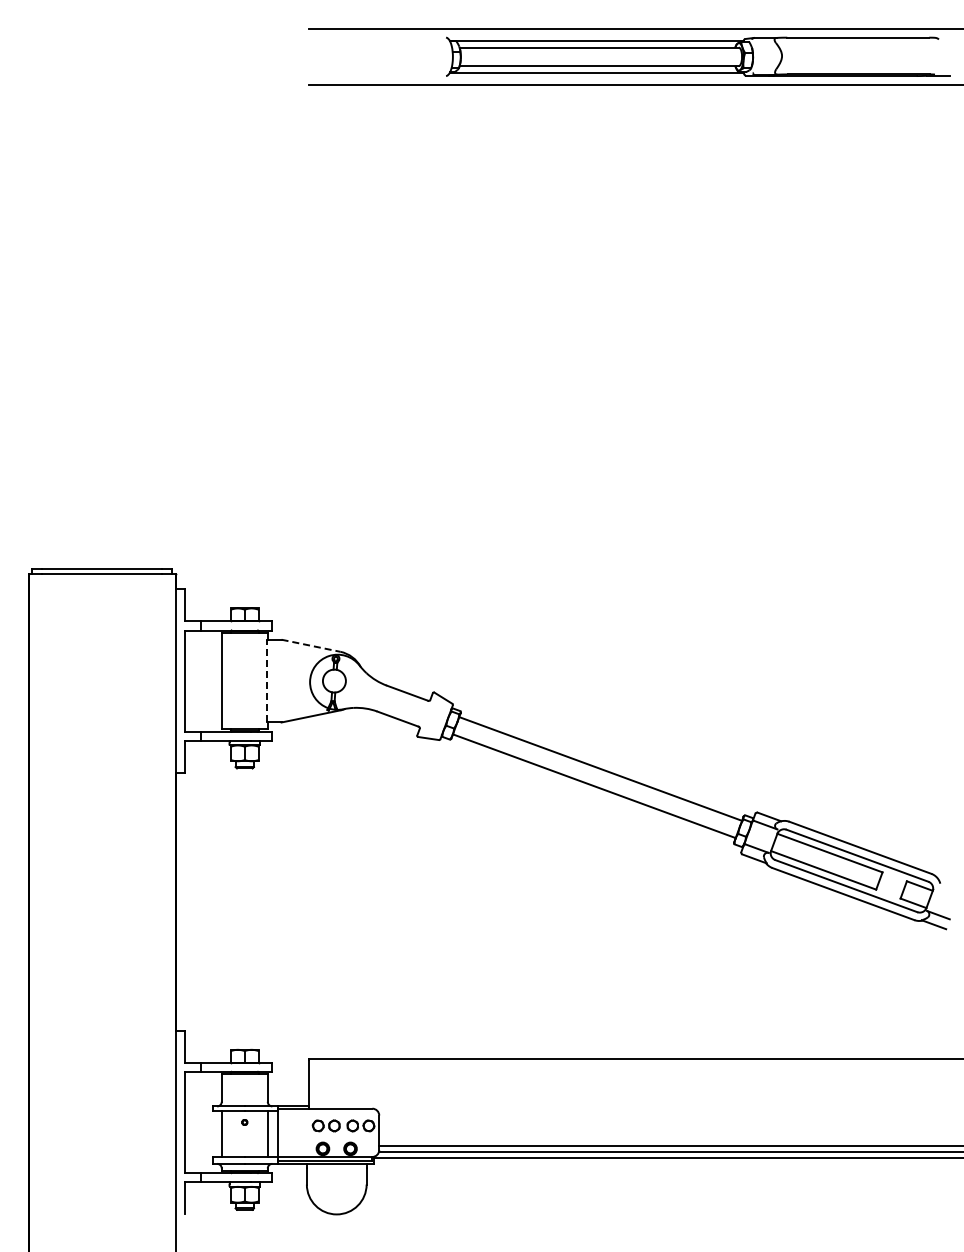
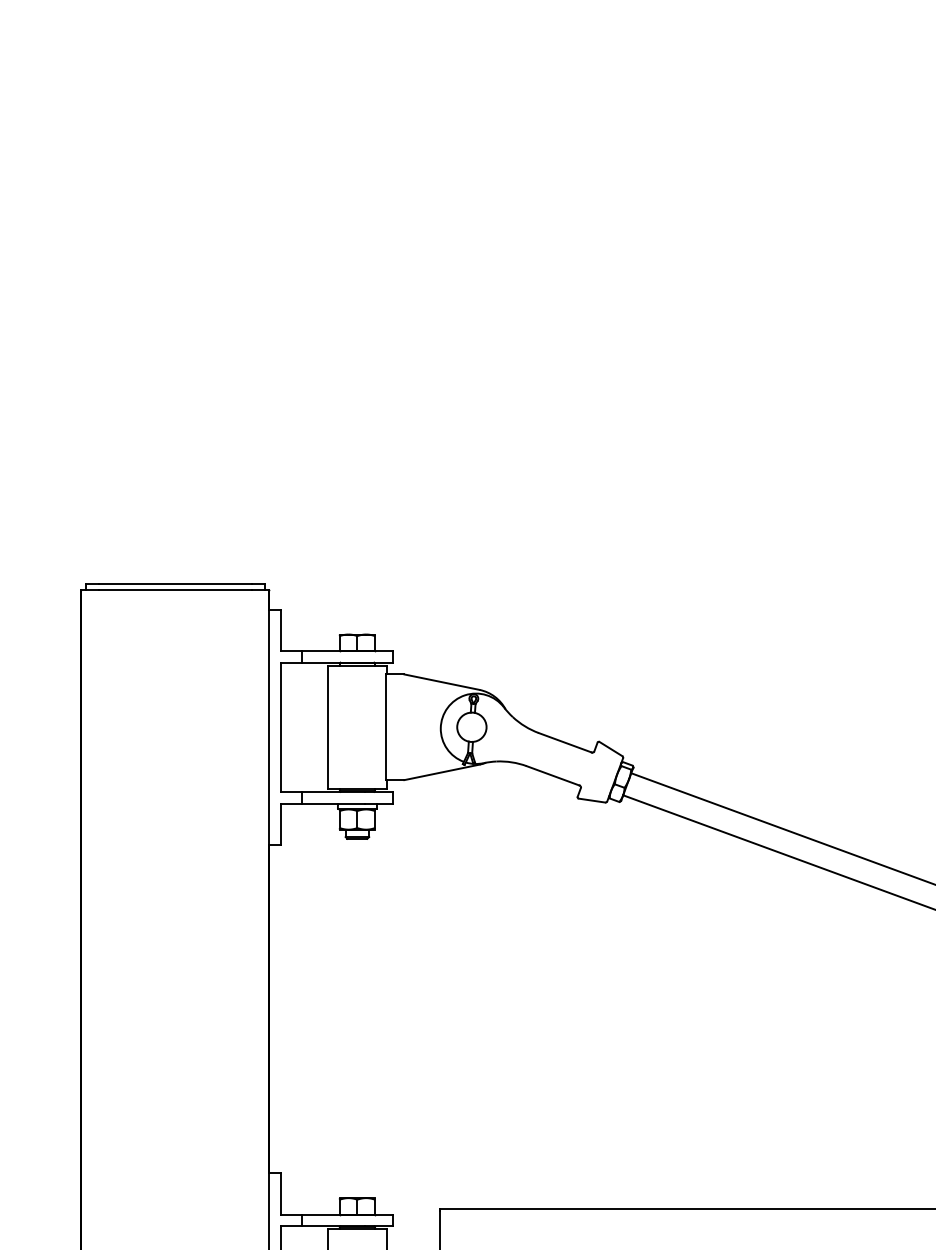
line: (311, 645) -> (442, 681), dashed -> solid
line: (267, 680) -> (386, 726), dashed -> solid

